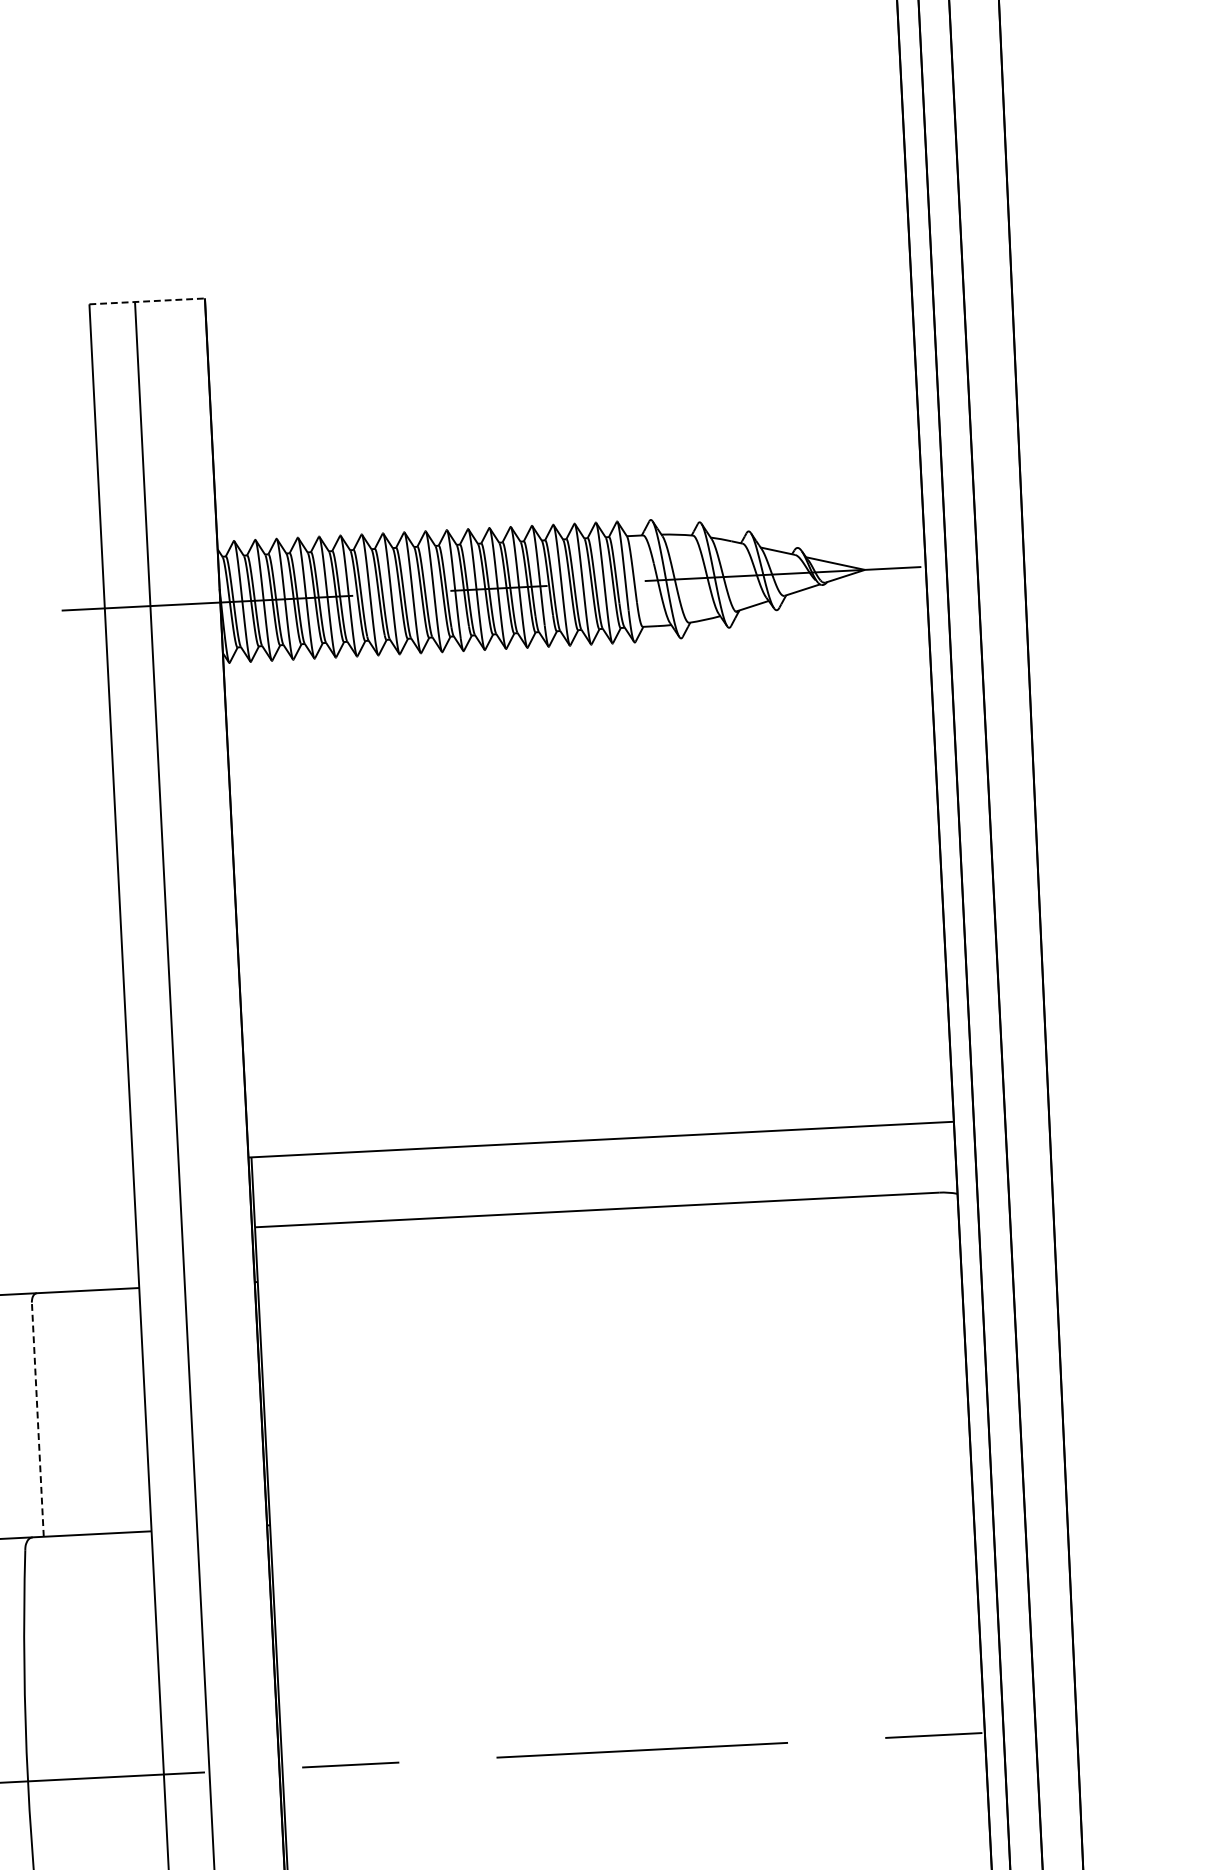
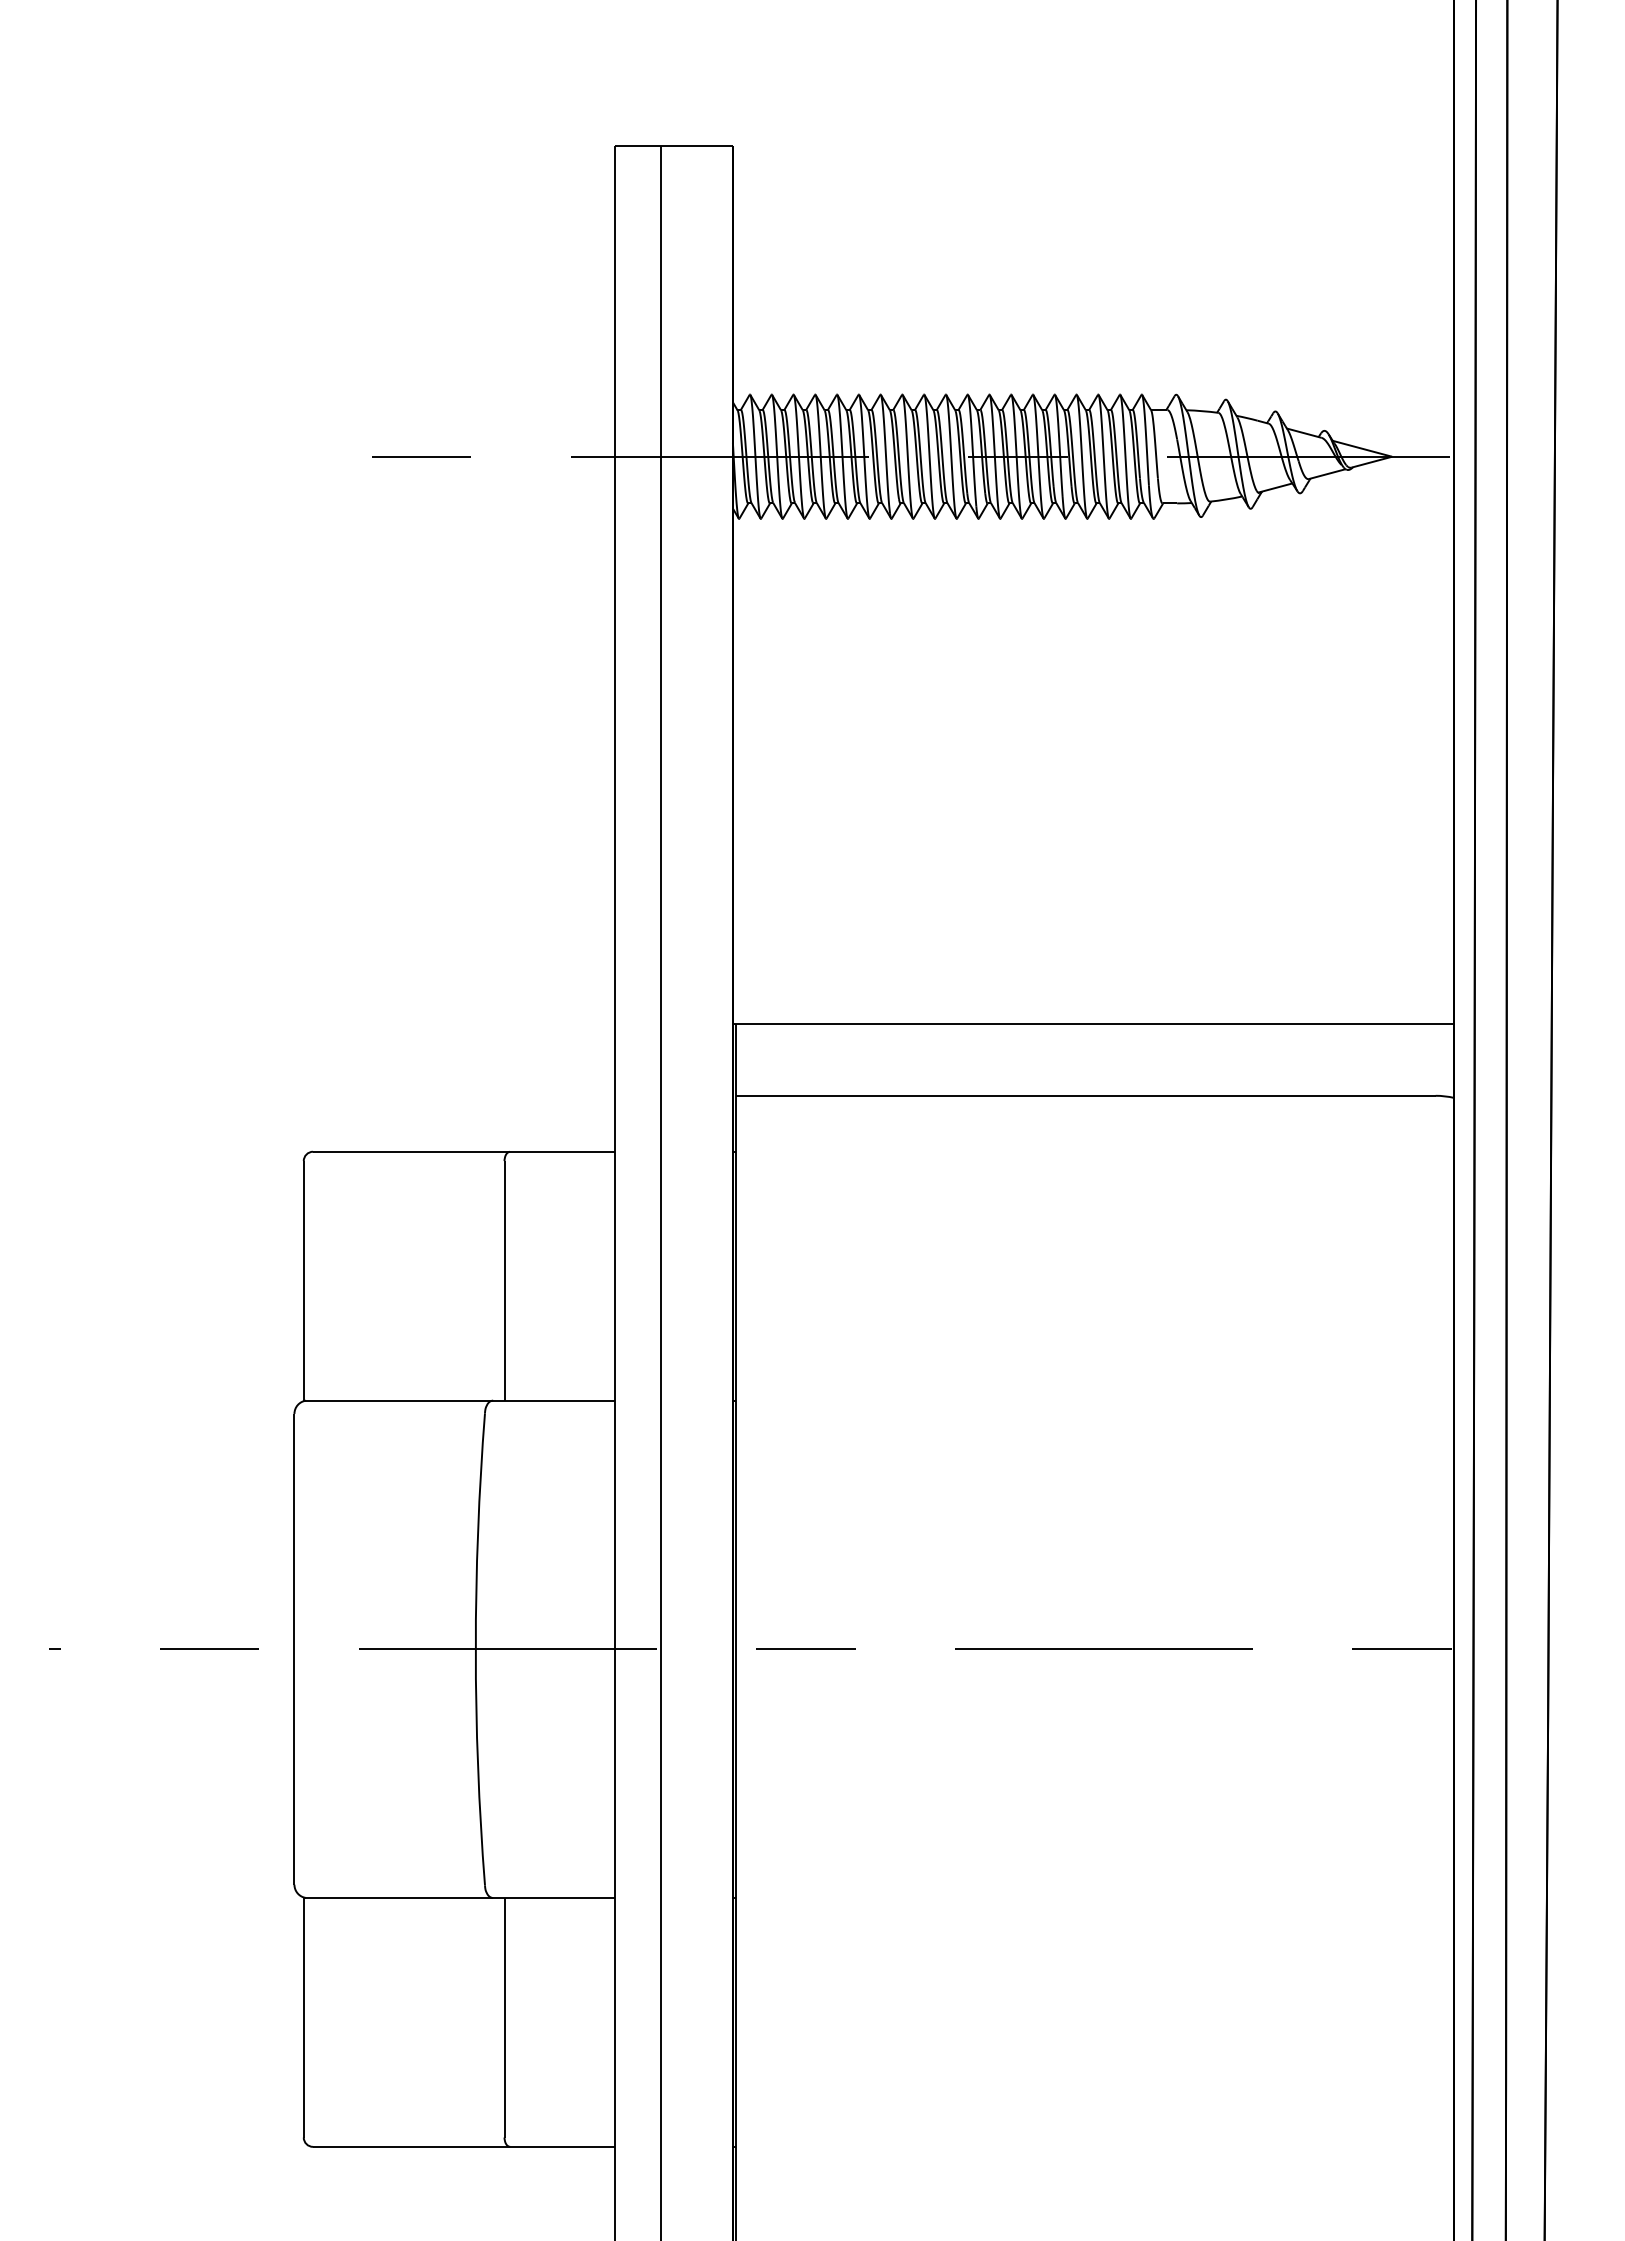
line: (147, 301) -> (674, 145), dashed -> solid
line: (37, 1419) -> (504, 1280), dashed -> solid

